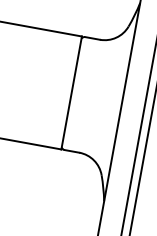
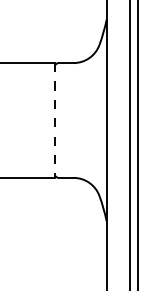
line: (71, 93) -> (55, 120), solid -> dashed

